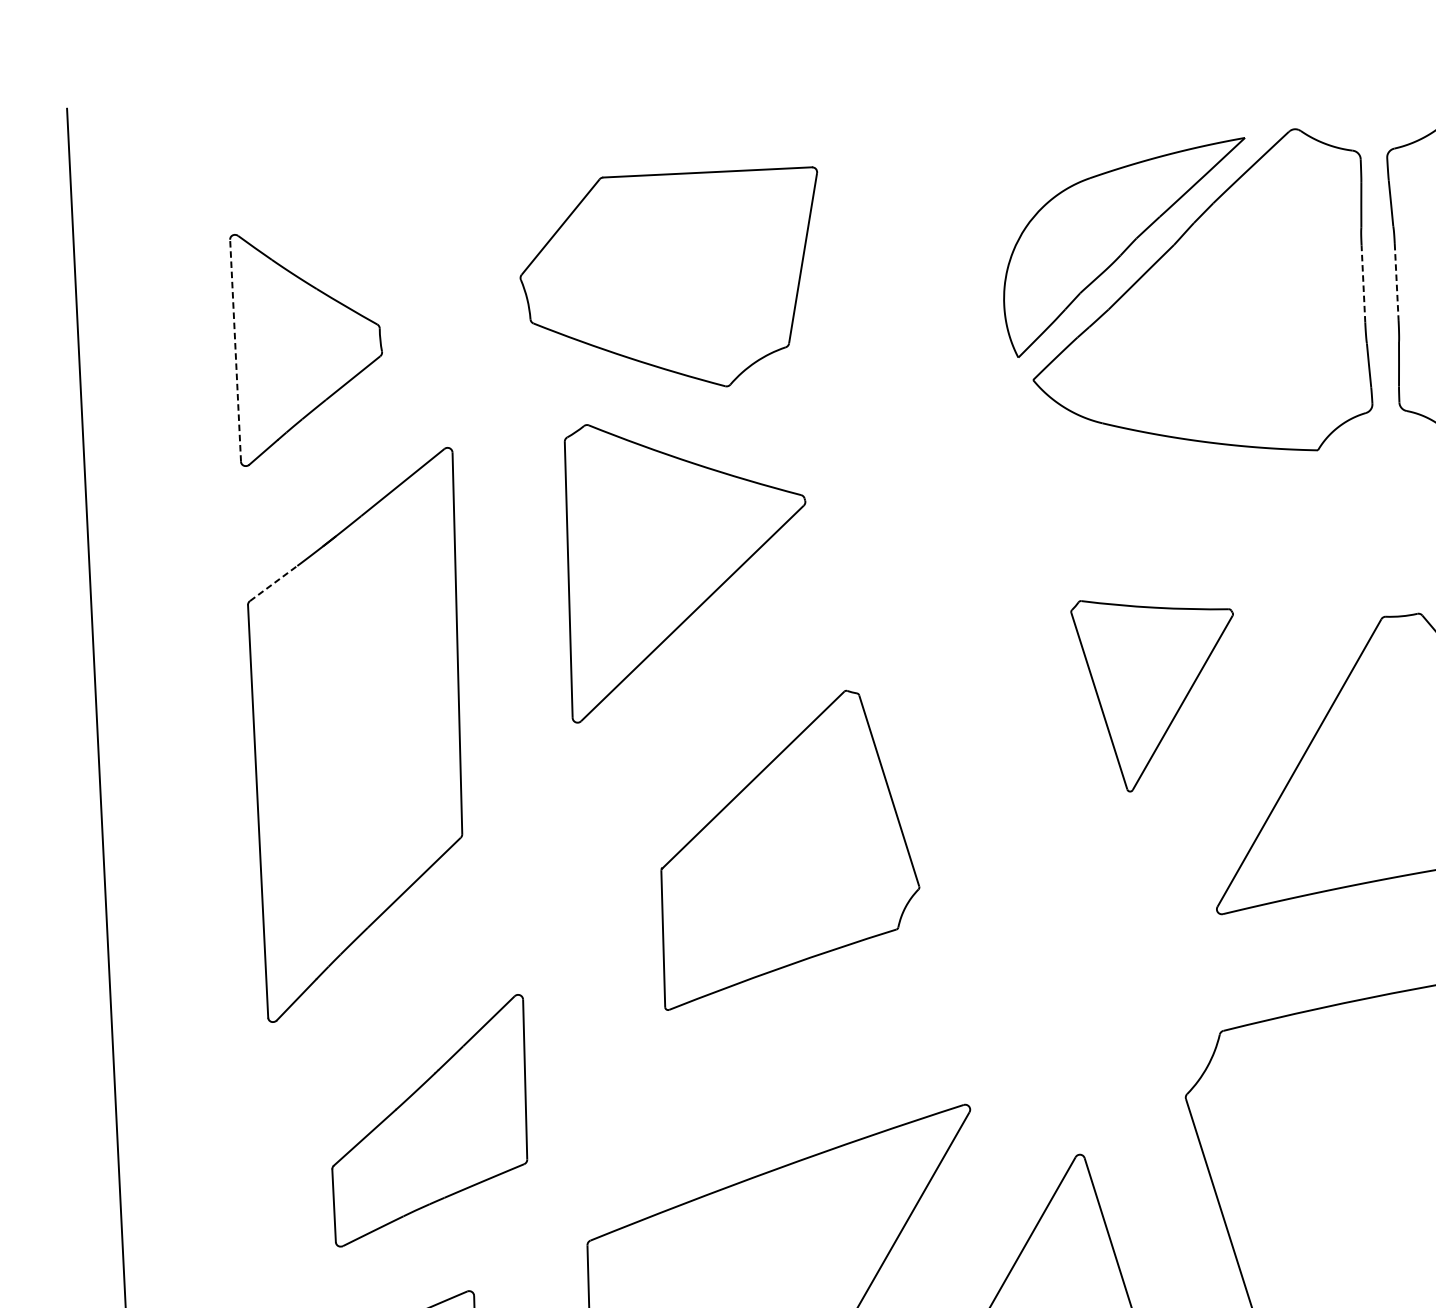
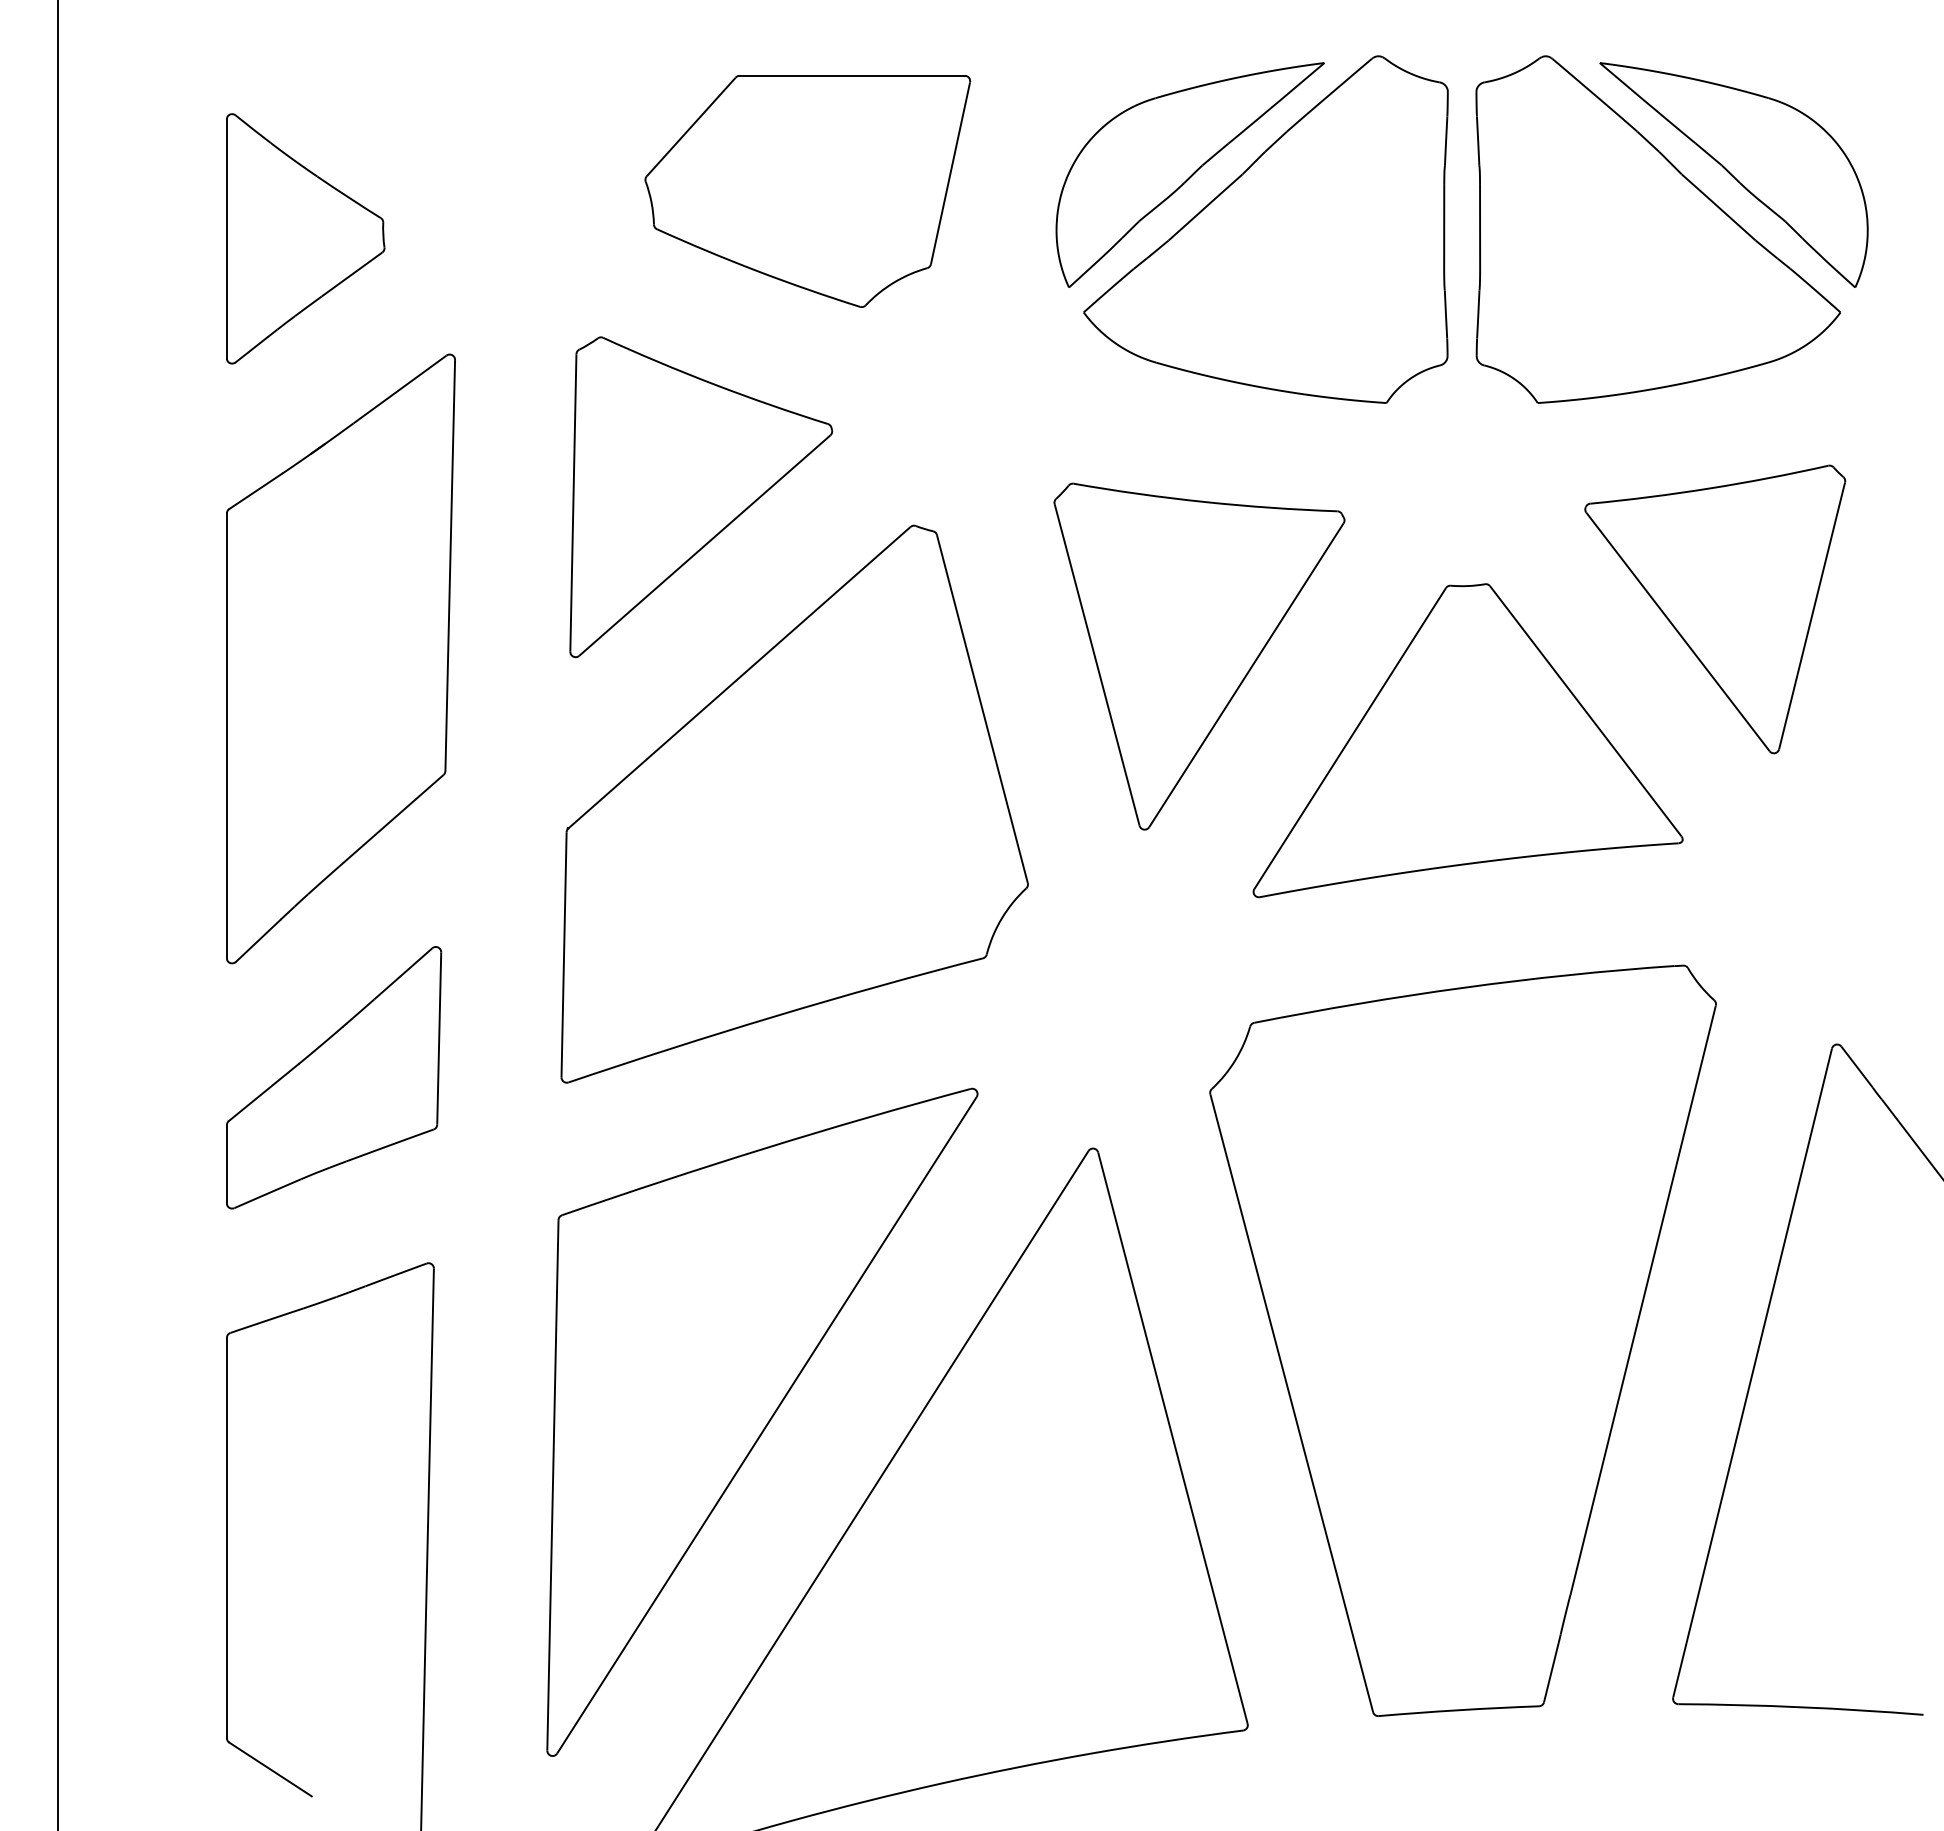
part: (671, 281) -> (807, 191), moved
line: (1397, 282) -> (1480, 226), dashed -> solid
line: (1363, 284) -> (1444, 226), dashed -> solid
line: (235, 350) -> (226, 238), dashed -> solid
line: (273, 583) -> (255, 491), dashed -> solid
part: (1156, 693) -> (1199, 656), size x1.67
part: (787, 848) -> (794, 803), size x1.67
part: (429, 1120) -> (334, 1077), moved

